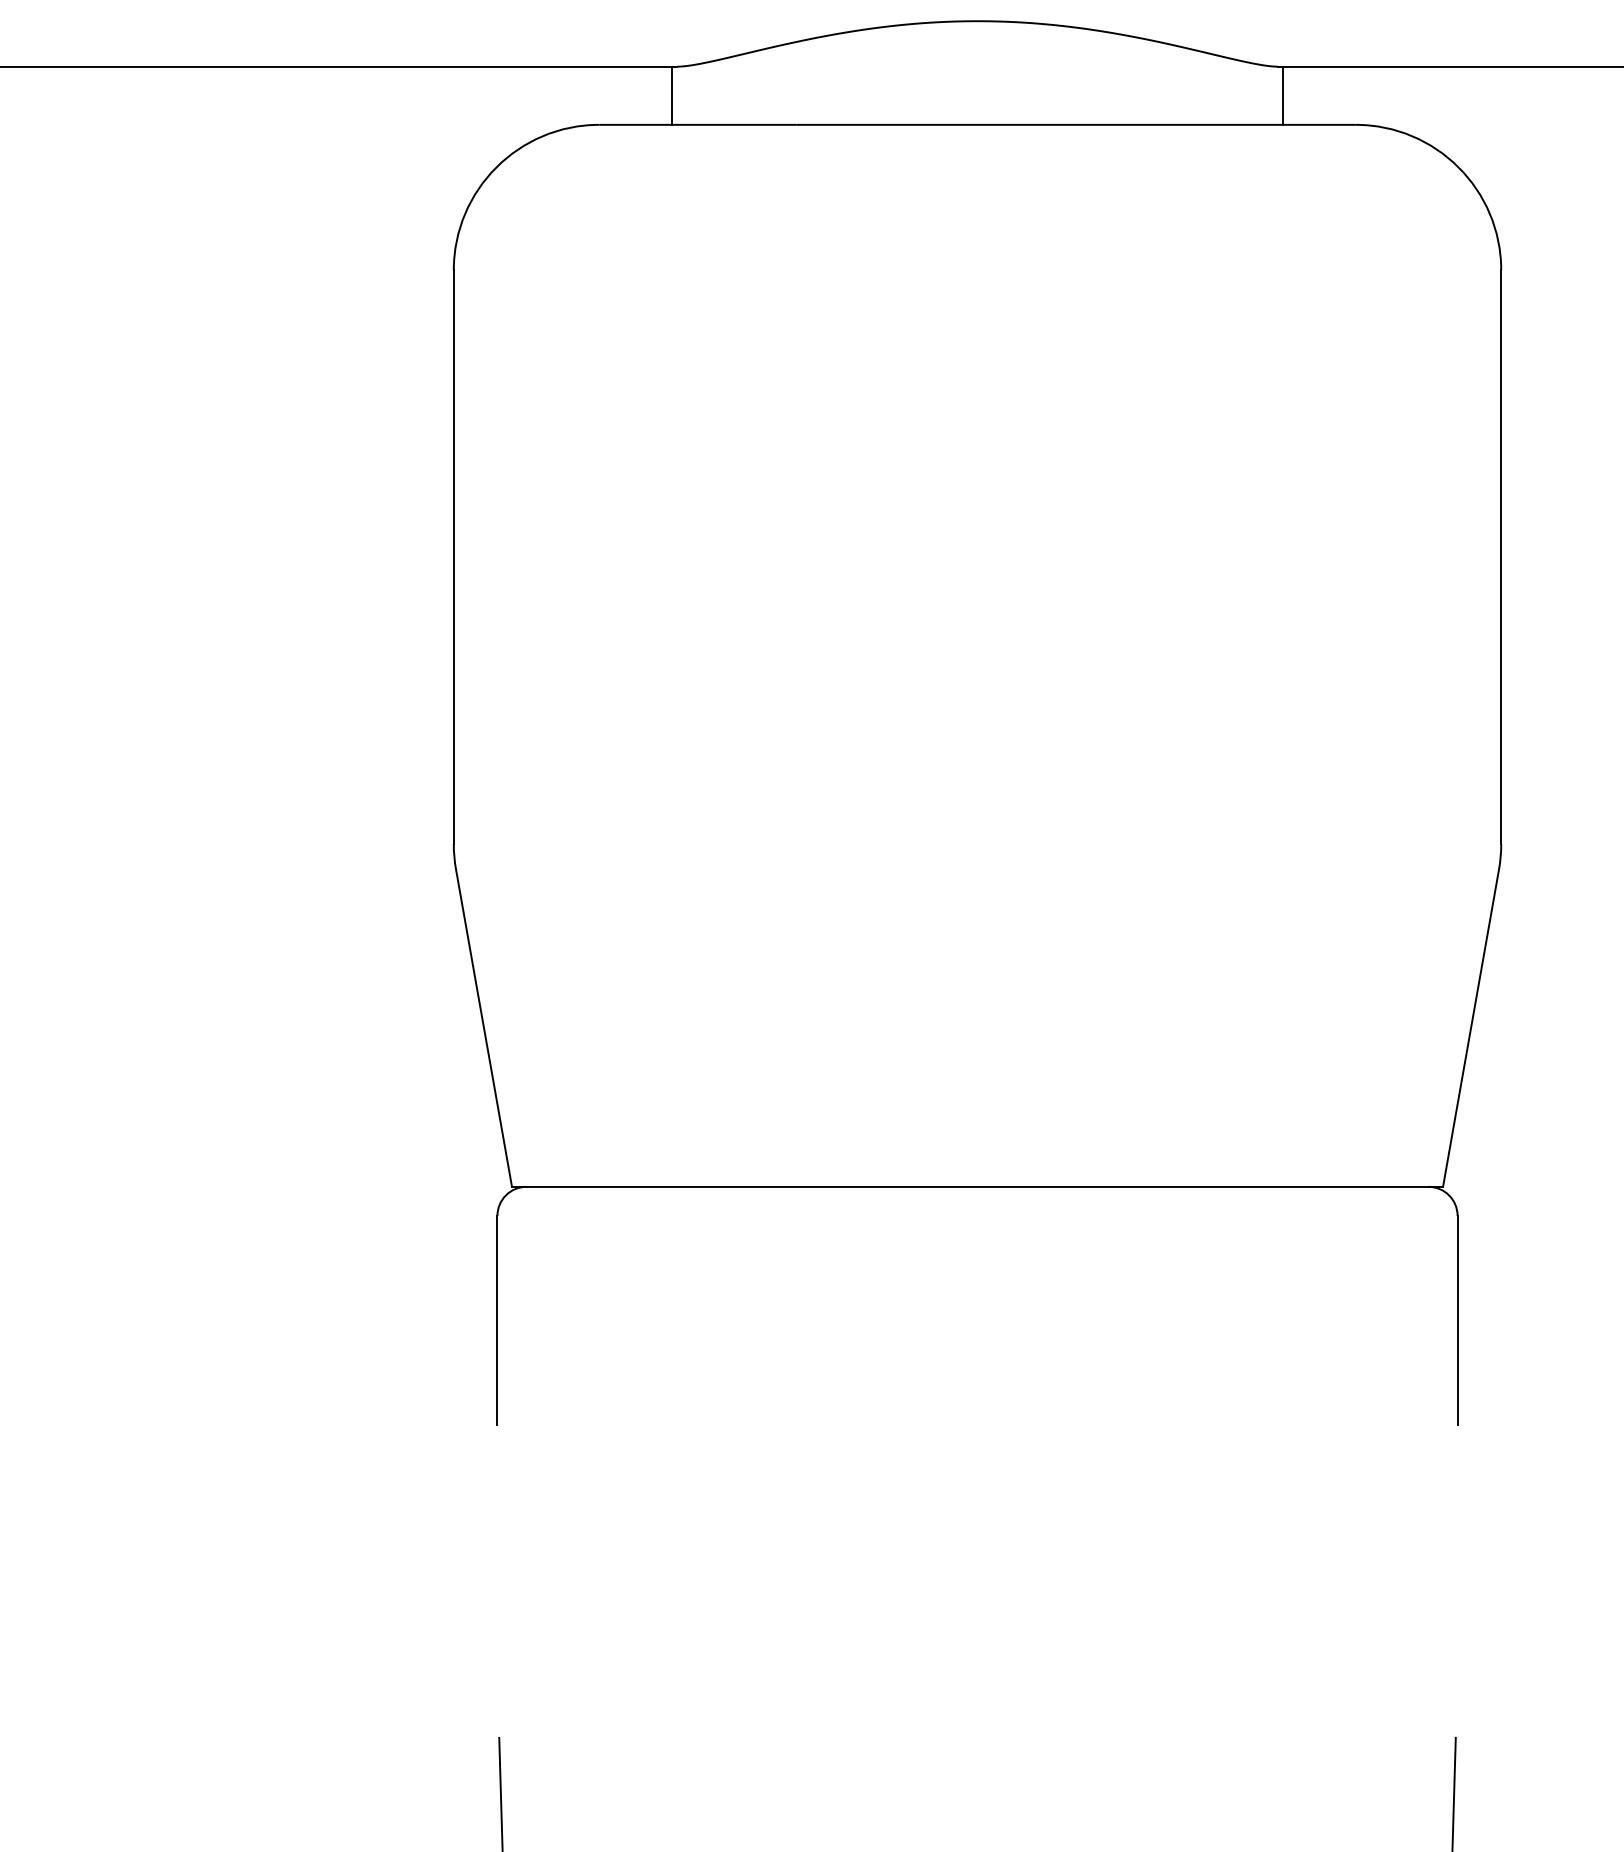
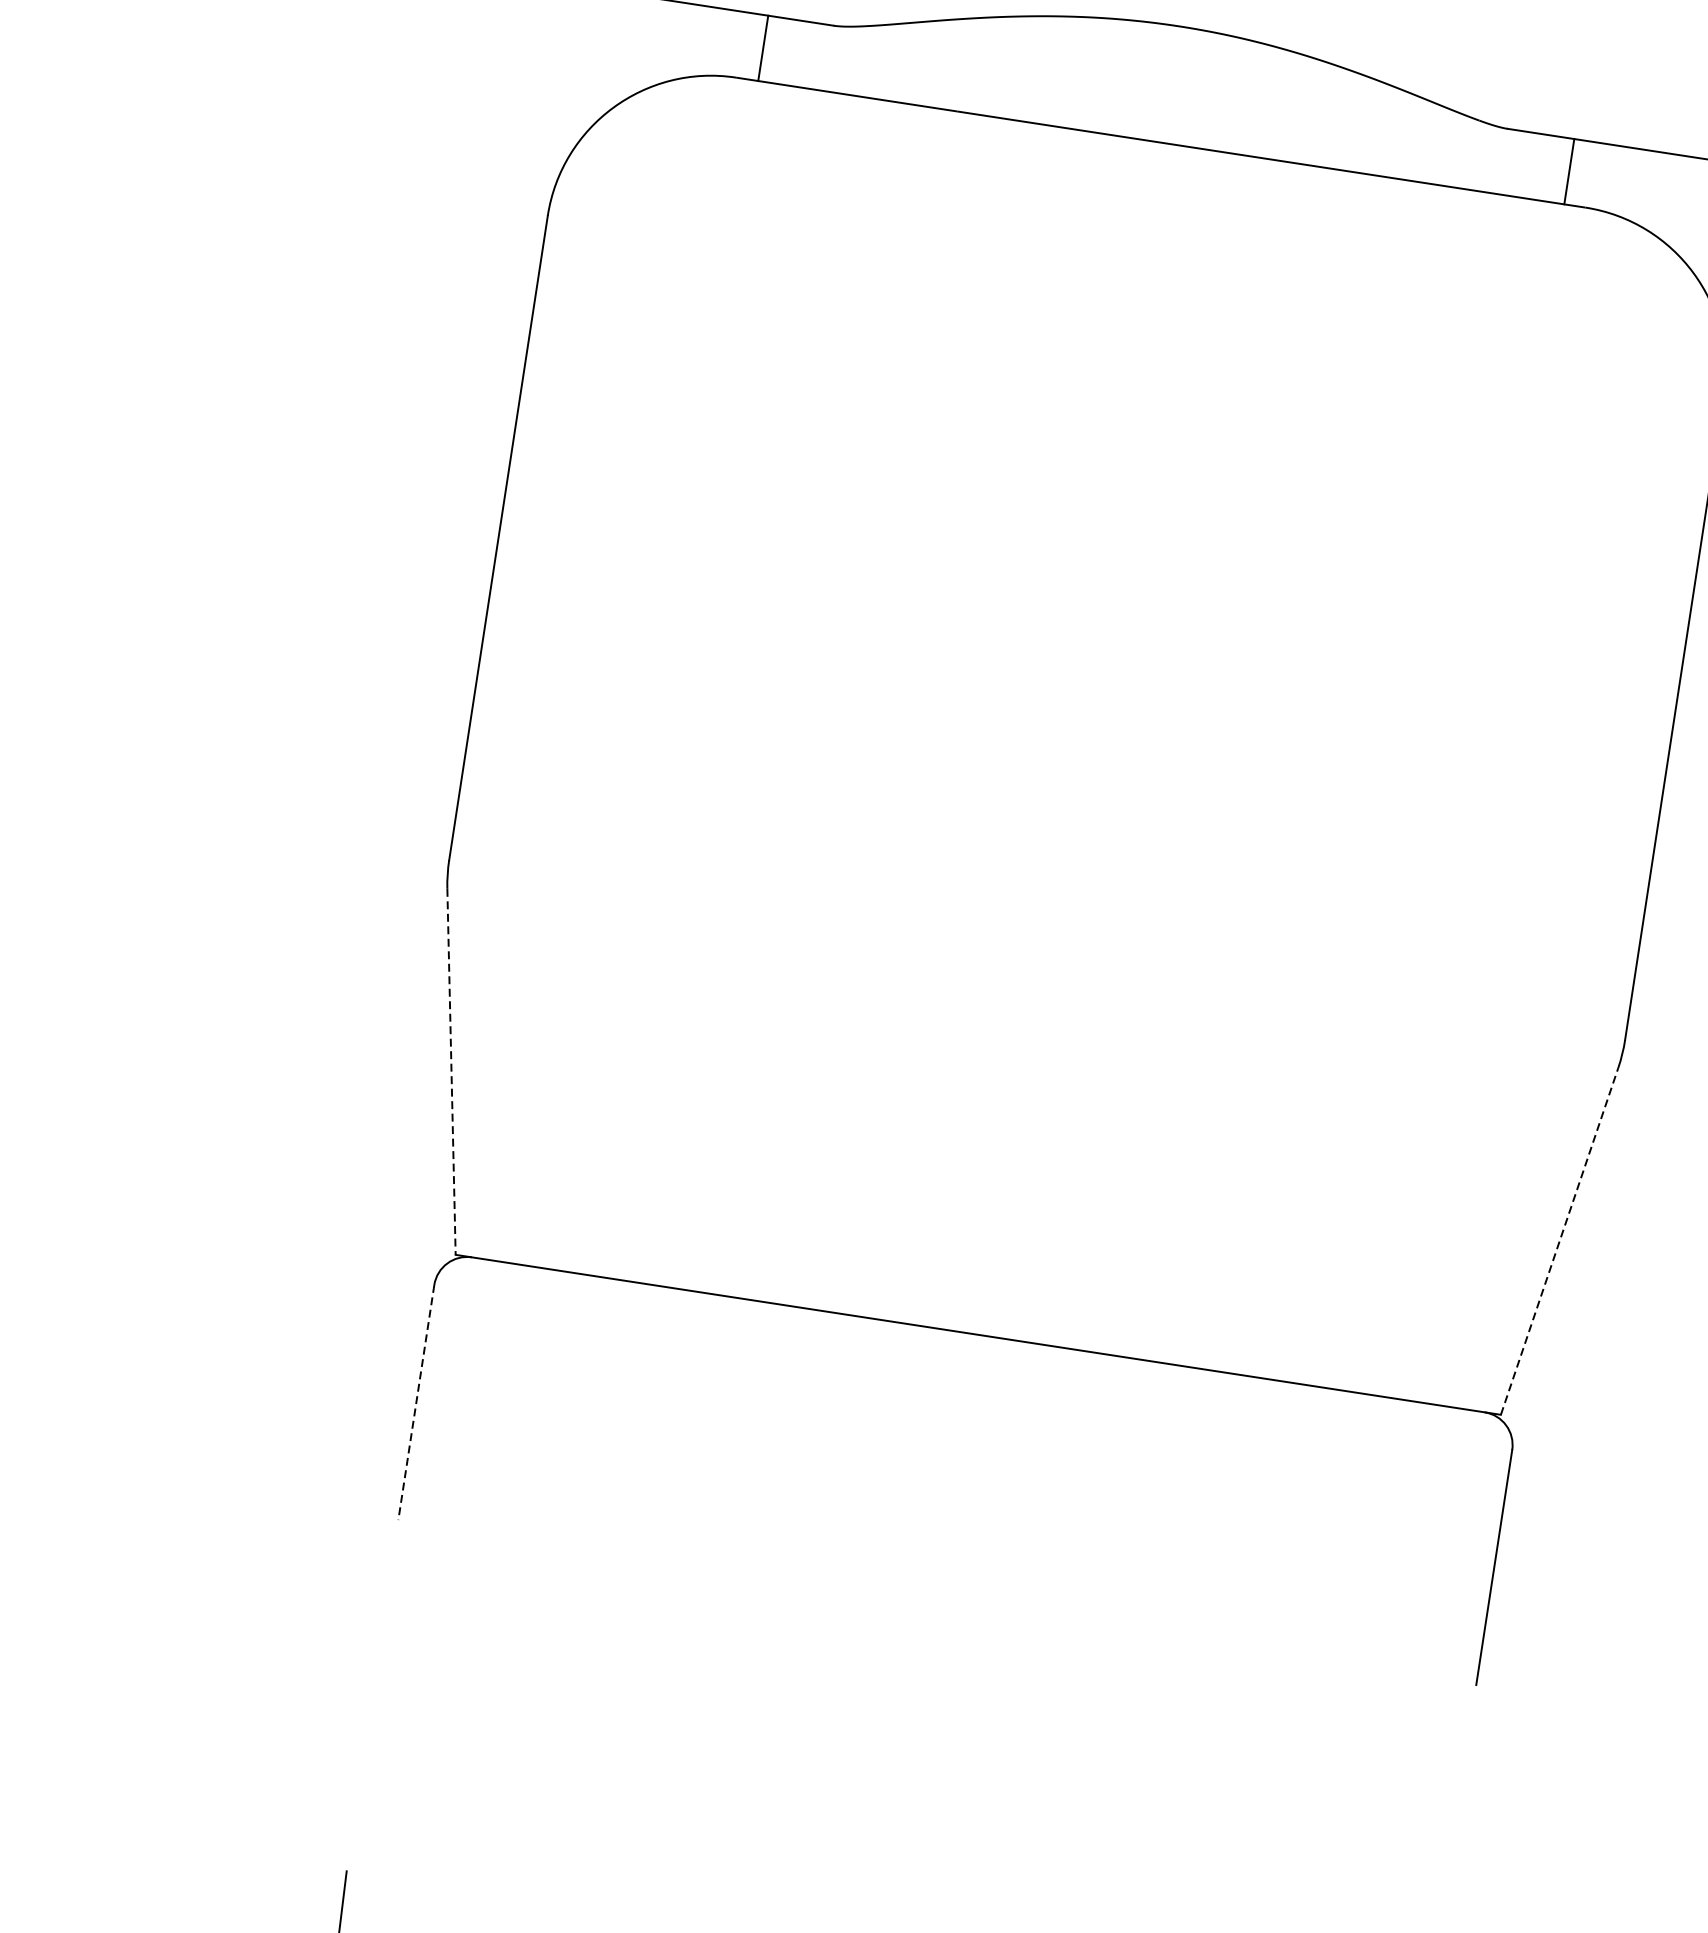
line: (672, 95) -> (763, 48), moved
line: (1283, 95) -> (1569, 171), moved
line: (1471, 1027) -> (1560, 1240), solid -> dashed
line: (484, 1028) -> (452, 1072), solid -> dashed
line: (497, 1320) -> (416, 1402), solid -> dashed

